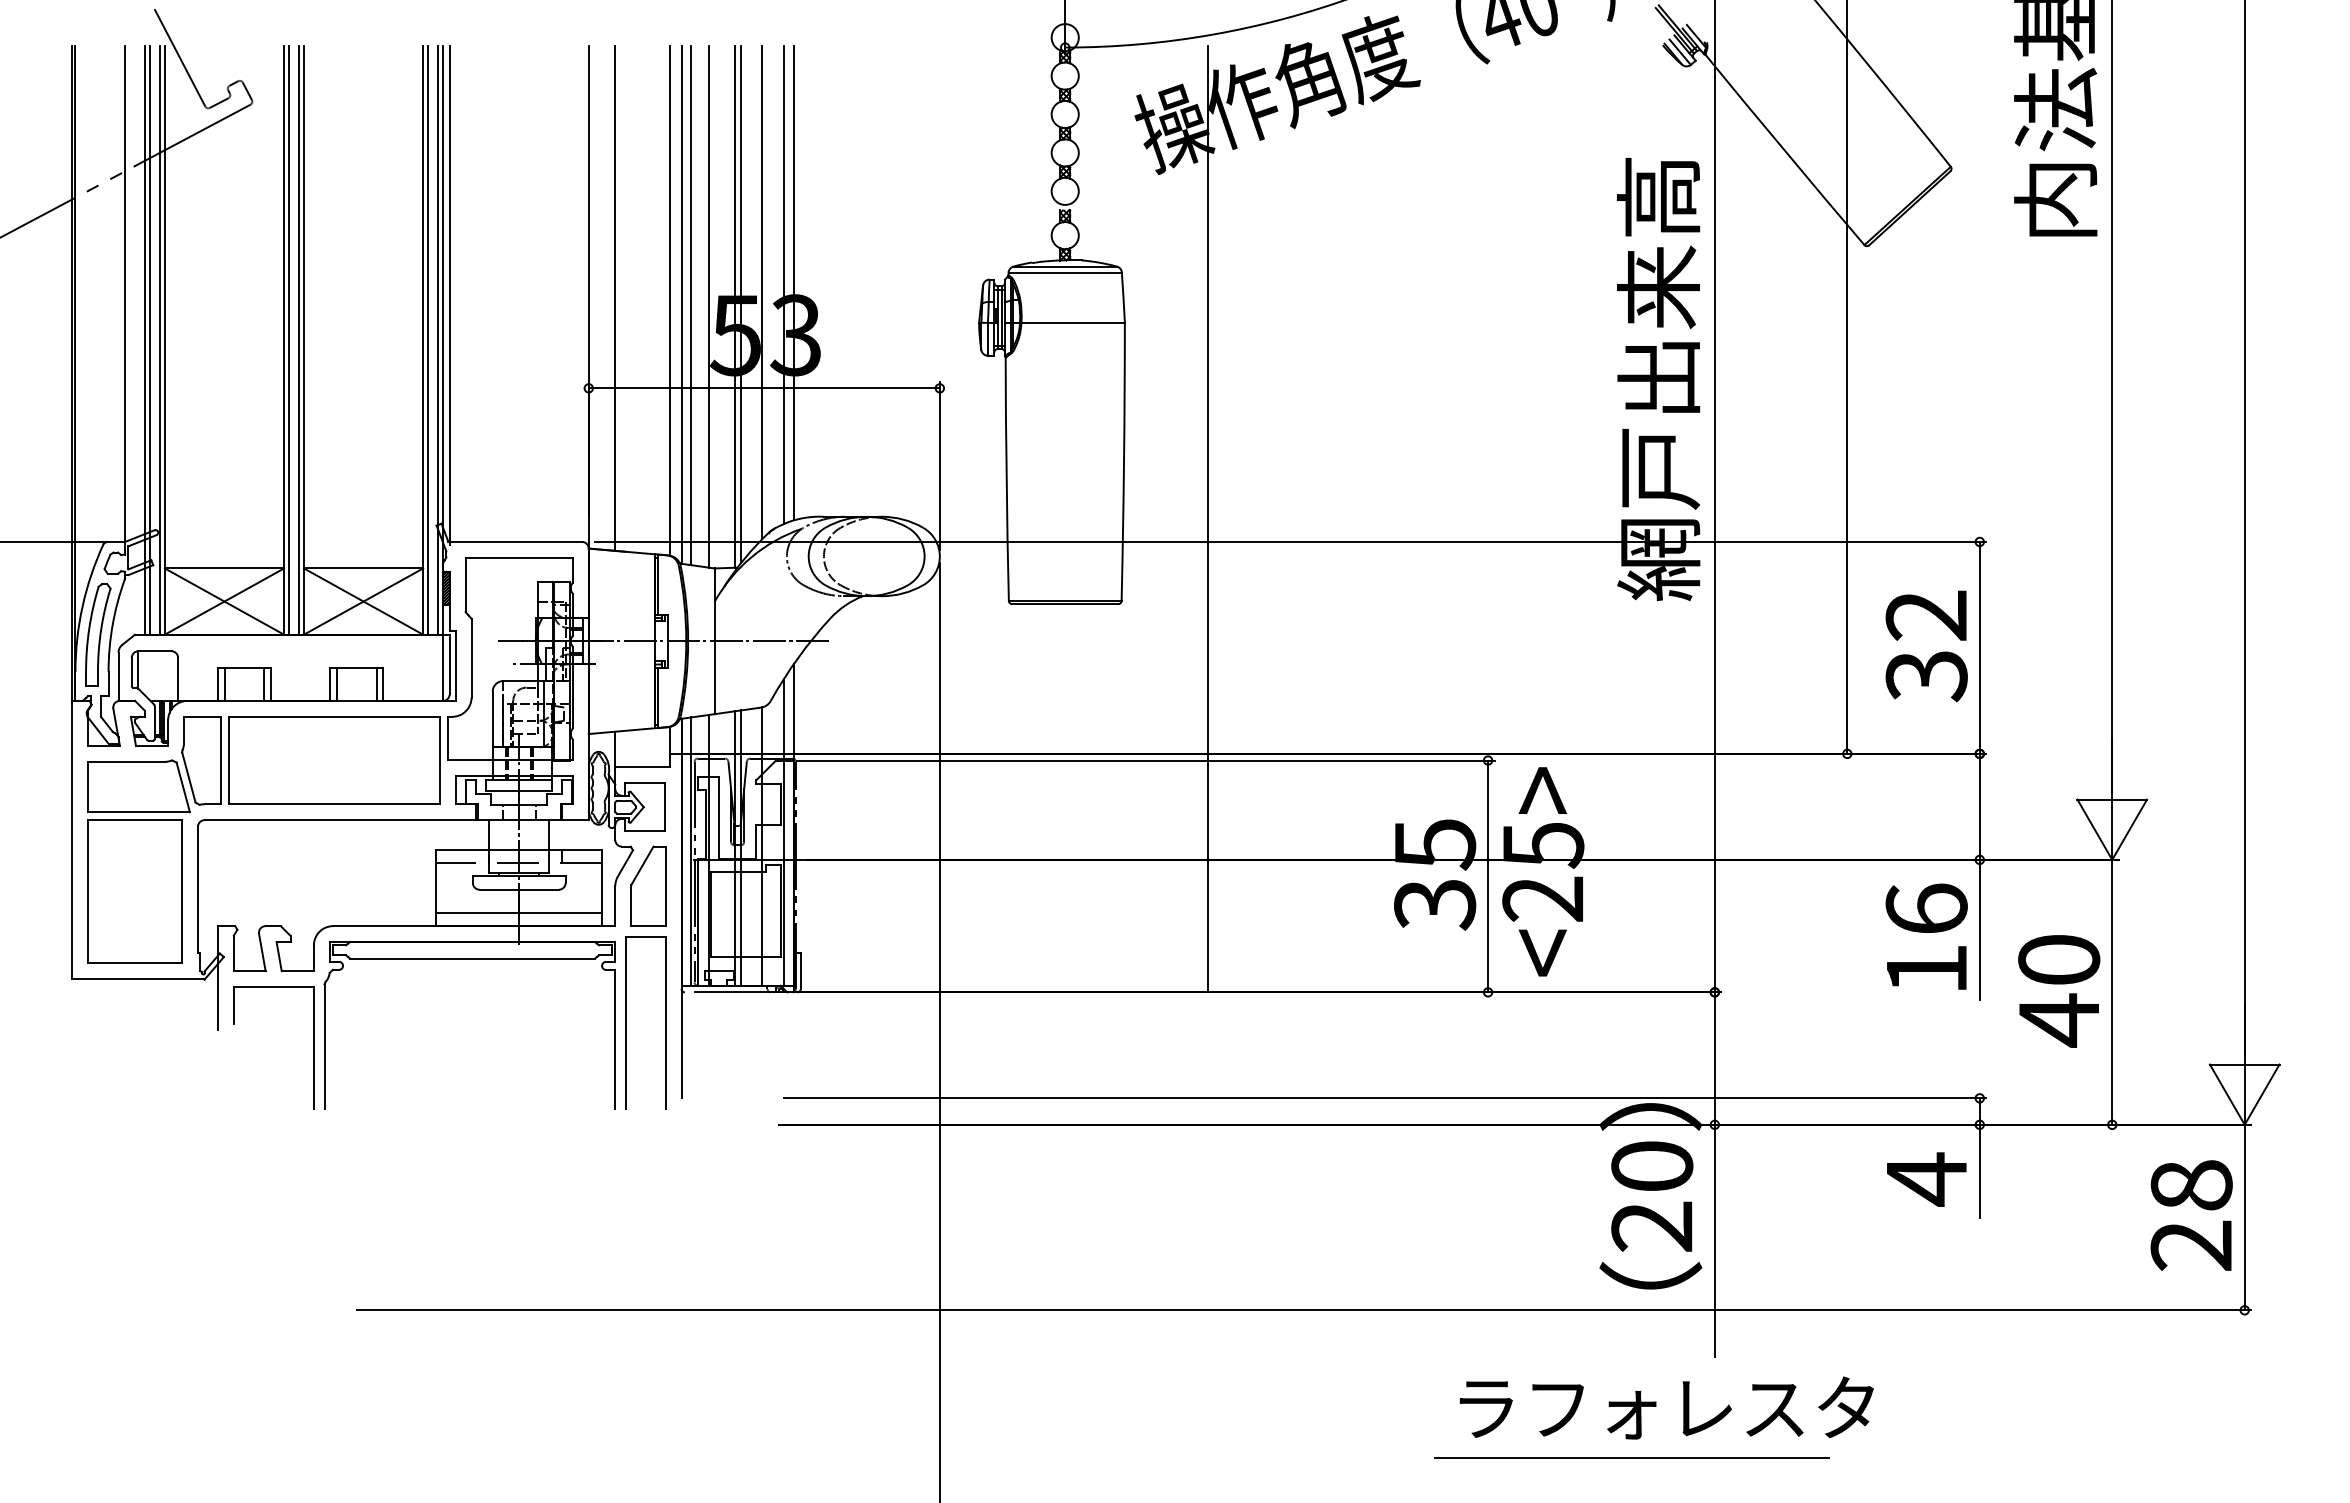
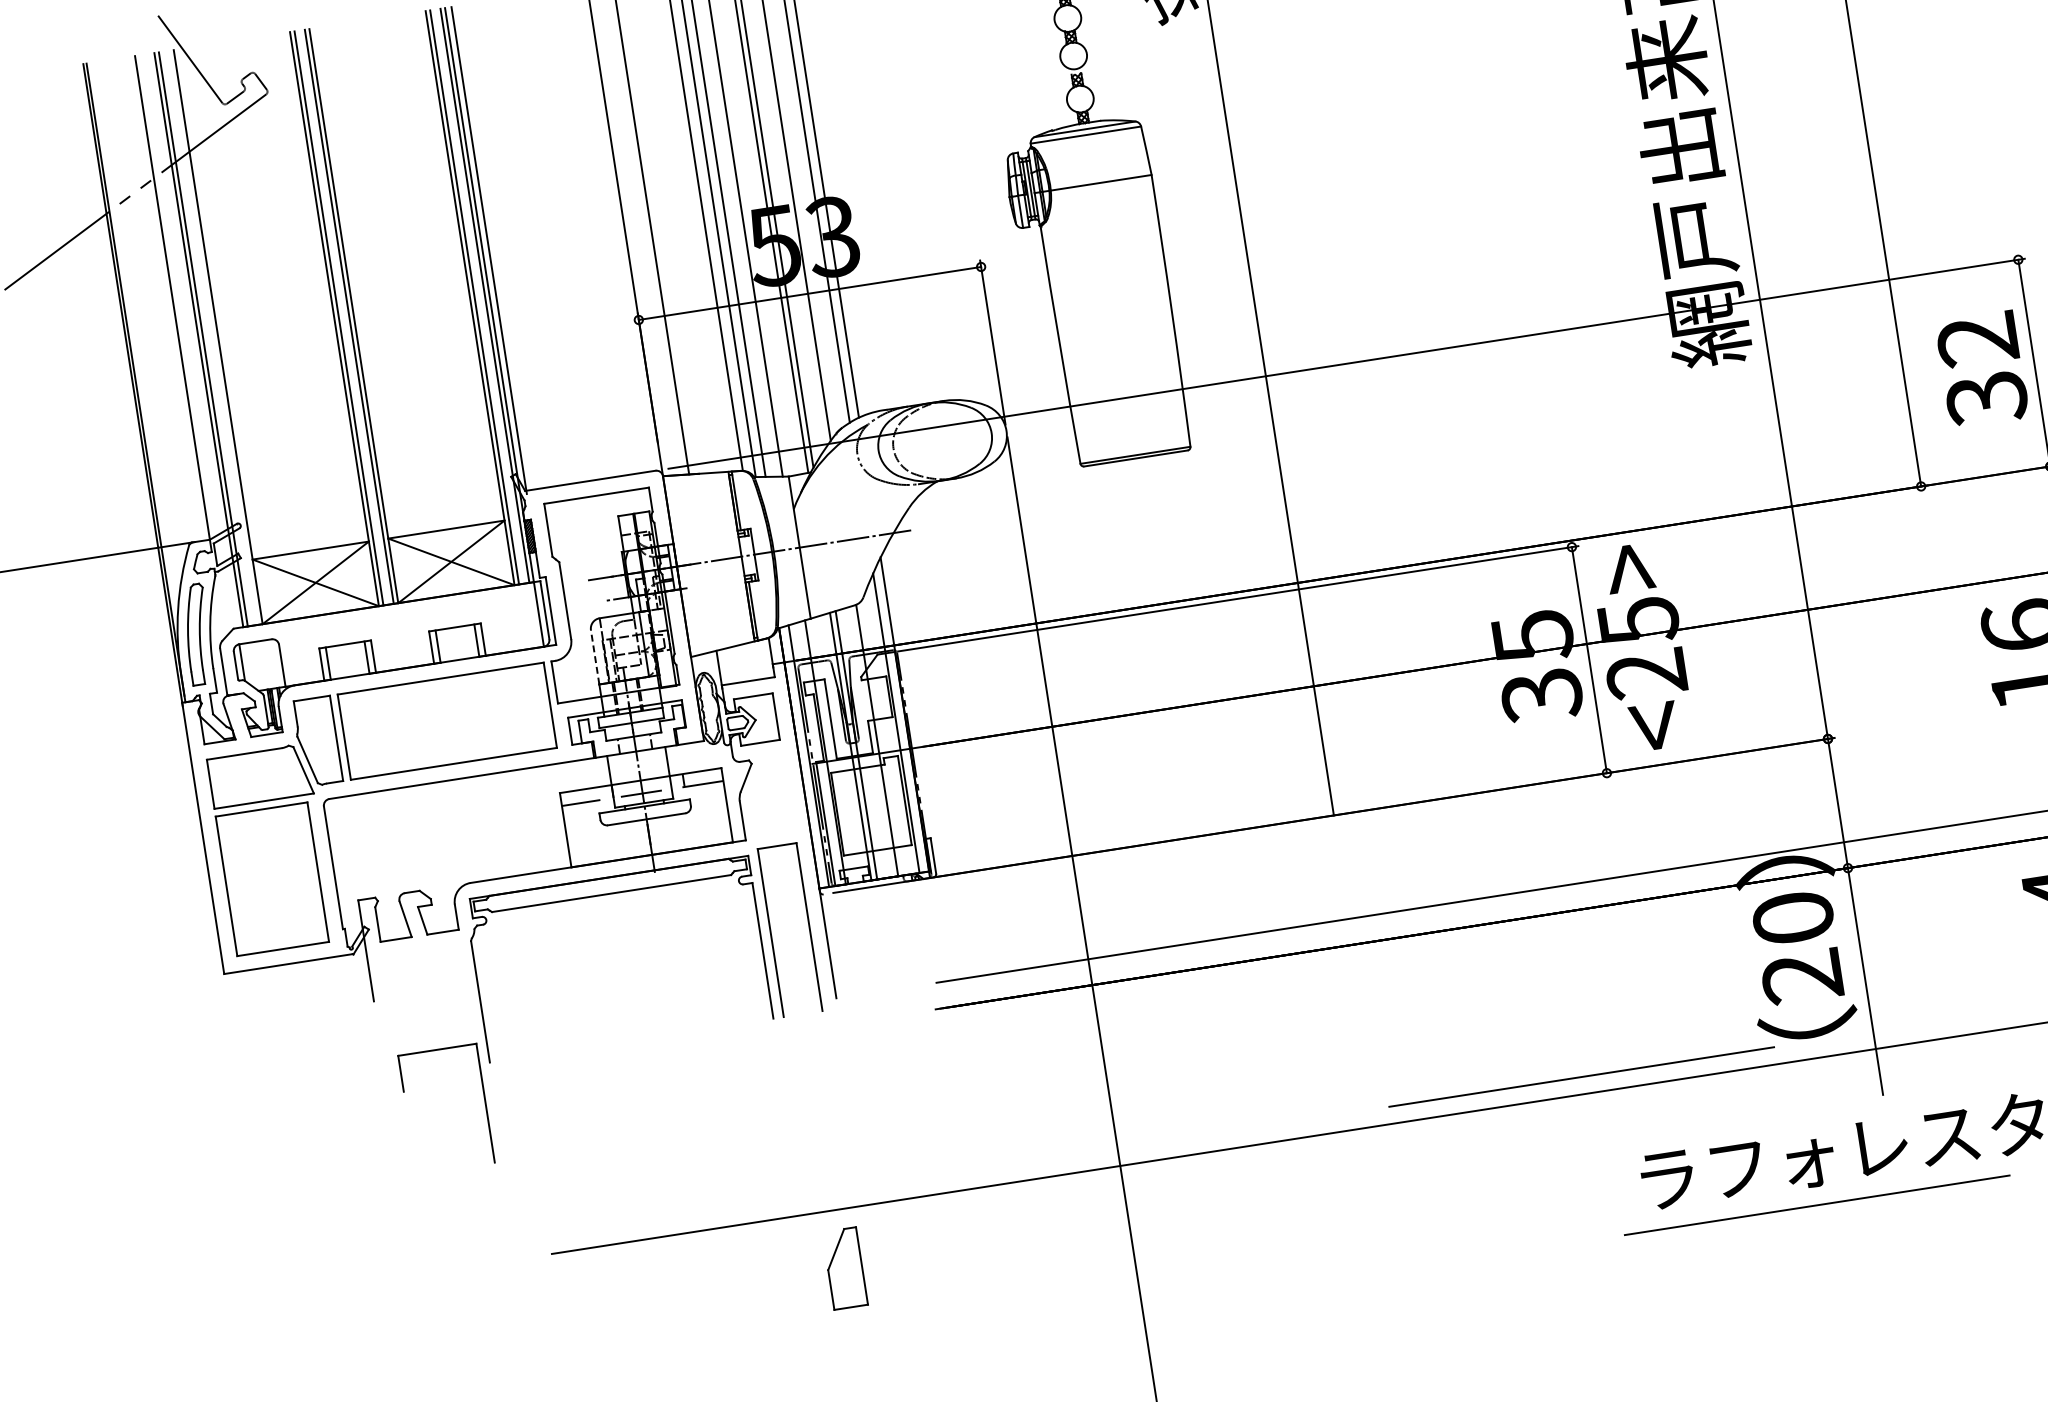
line: (160, 339) -> (213, 336), removed
line: (492, 719) -> (594, 657), solid -> dashed
part: (648, 885) -> (845, 1267), moved
line: (519, 912) -> (650, 841), removed
part: (313, 1047) -> (485, 1102), moved
line: (1415, 1292) -> (1581, 1076), added

